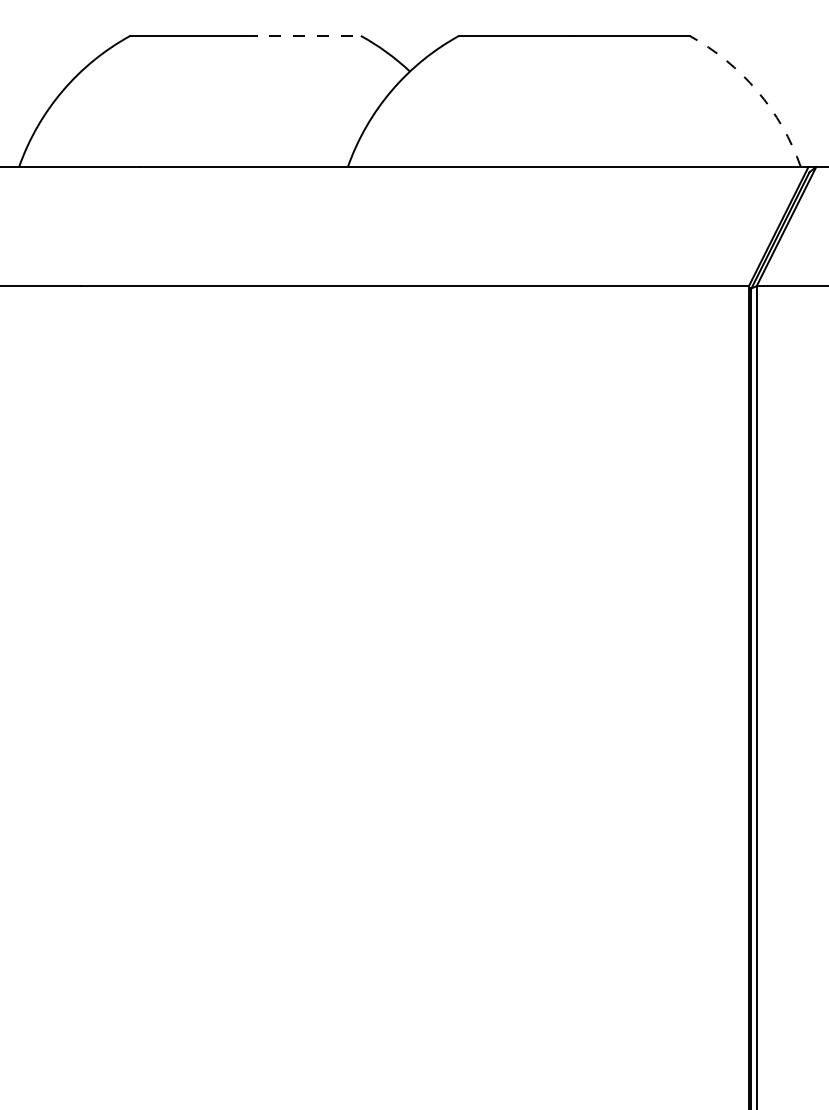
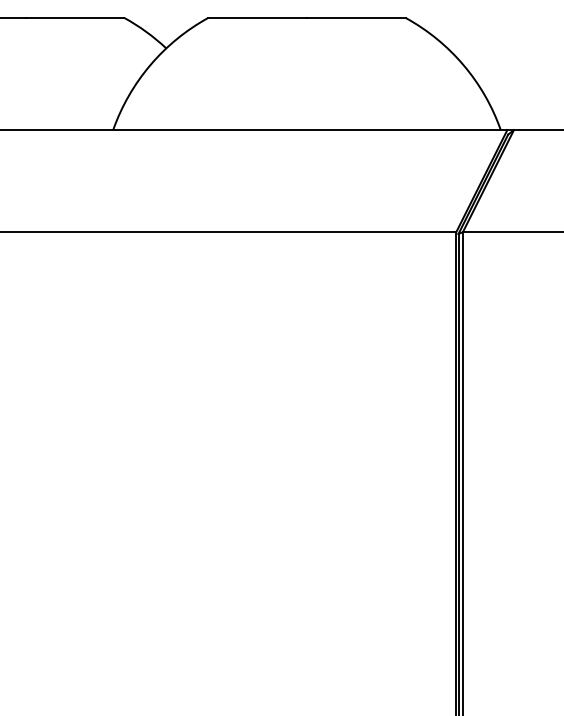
line: (303, 35) -> (75, 17), dashed -> solid
arc: (757, 91) -> (463, 65), dashed -> solid

